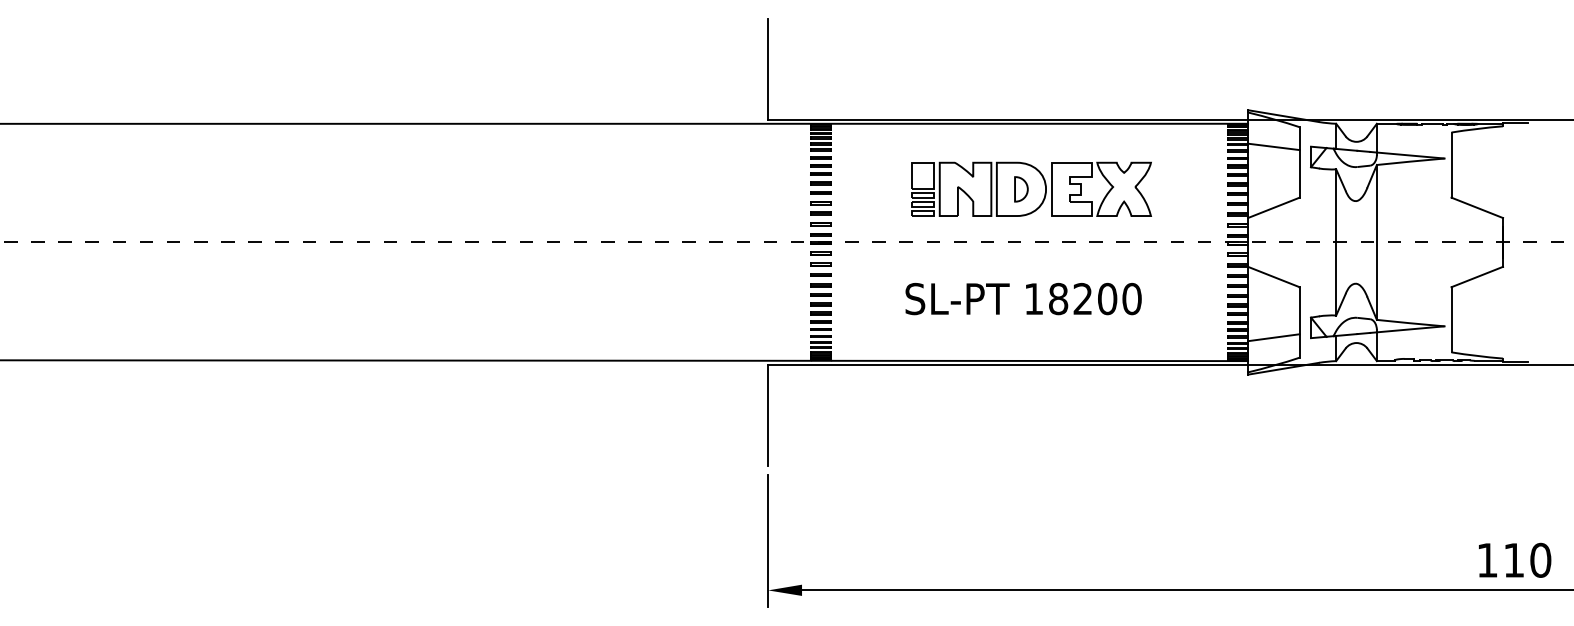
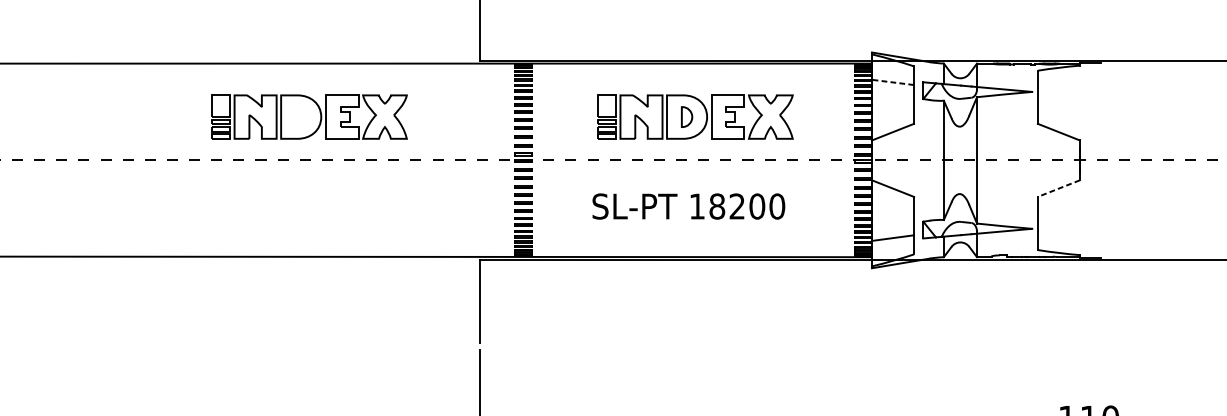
line: (1273, 146) -> (892, 82), solid -> dashed
part: (558, 188) -> (309, 116), added
line: (1477, 277) -> (1059, 188), solid -> dashed

